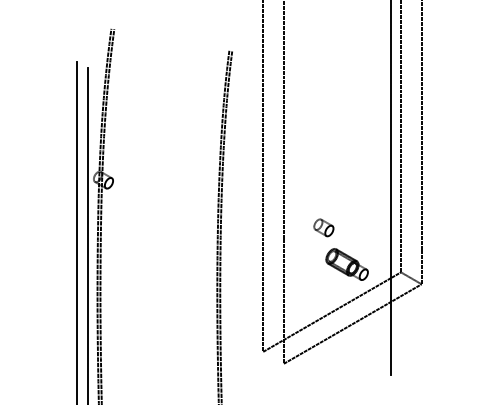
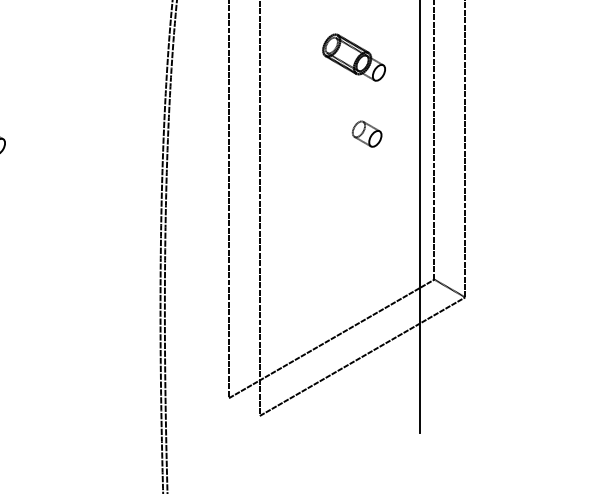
part: (323, 227) -> (366, 133), moved
part: (346, 264) -> (353, 57), moved

